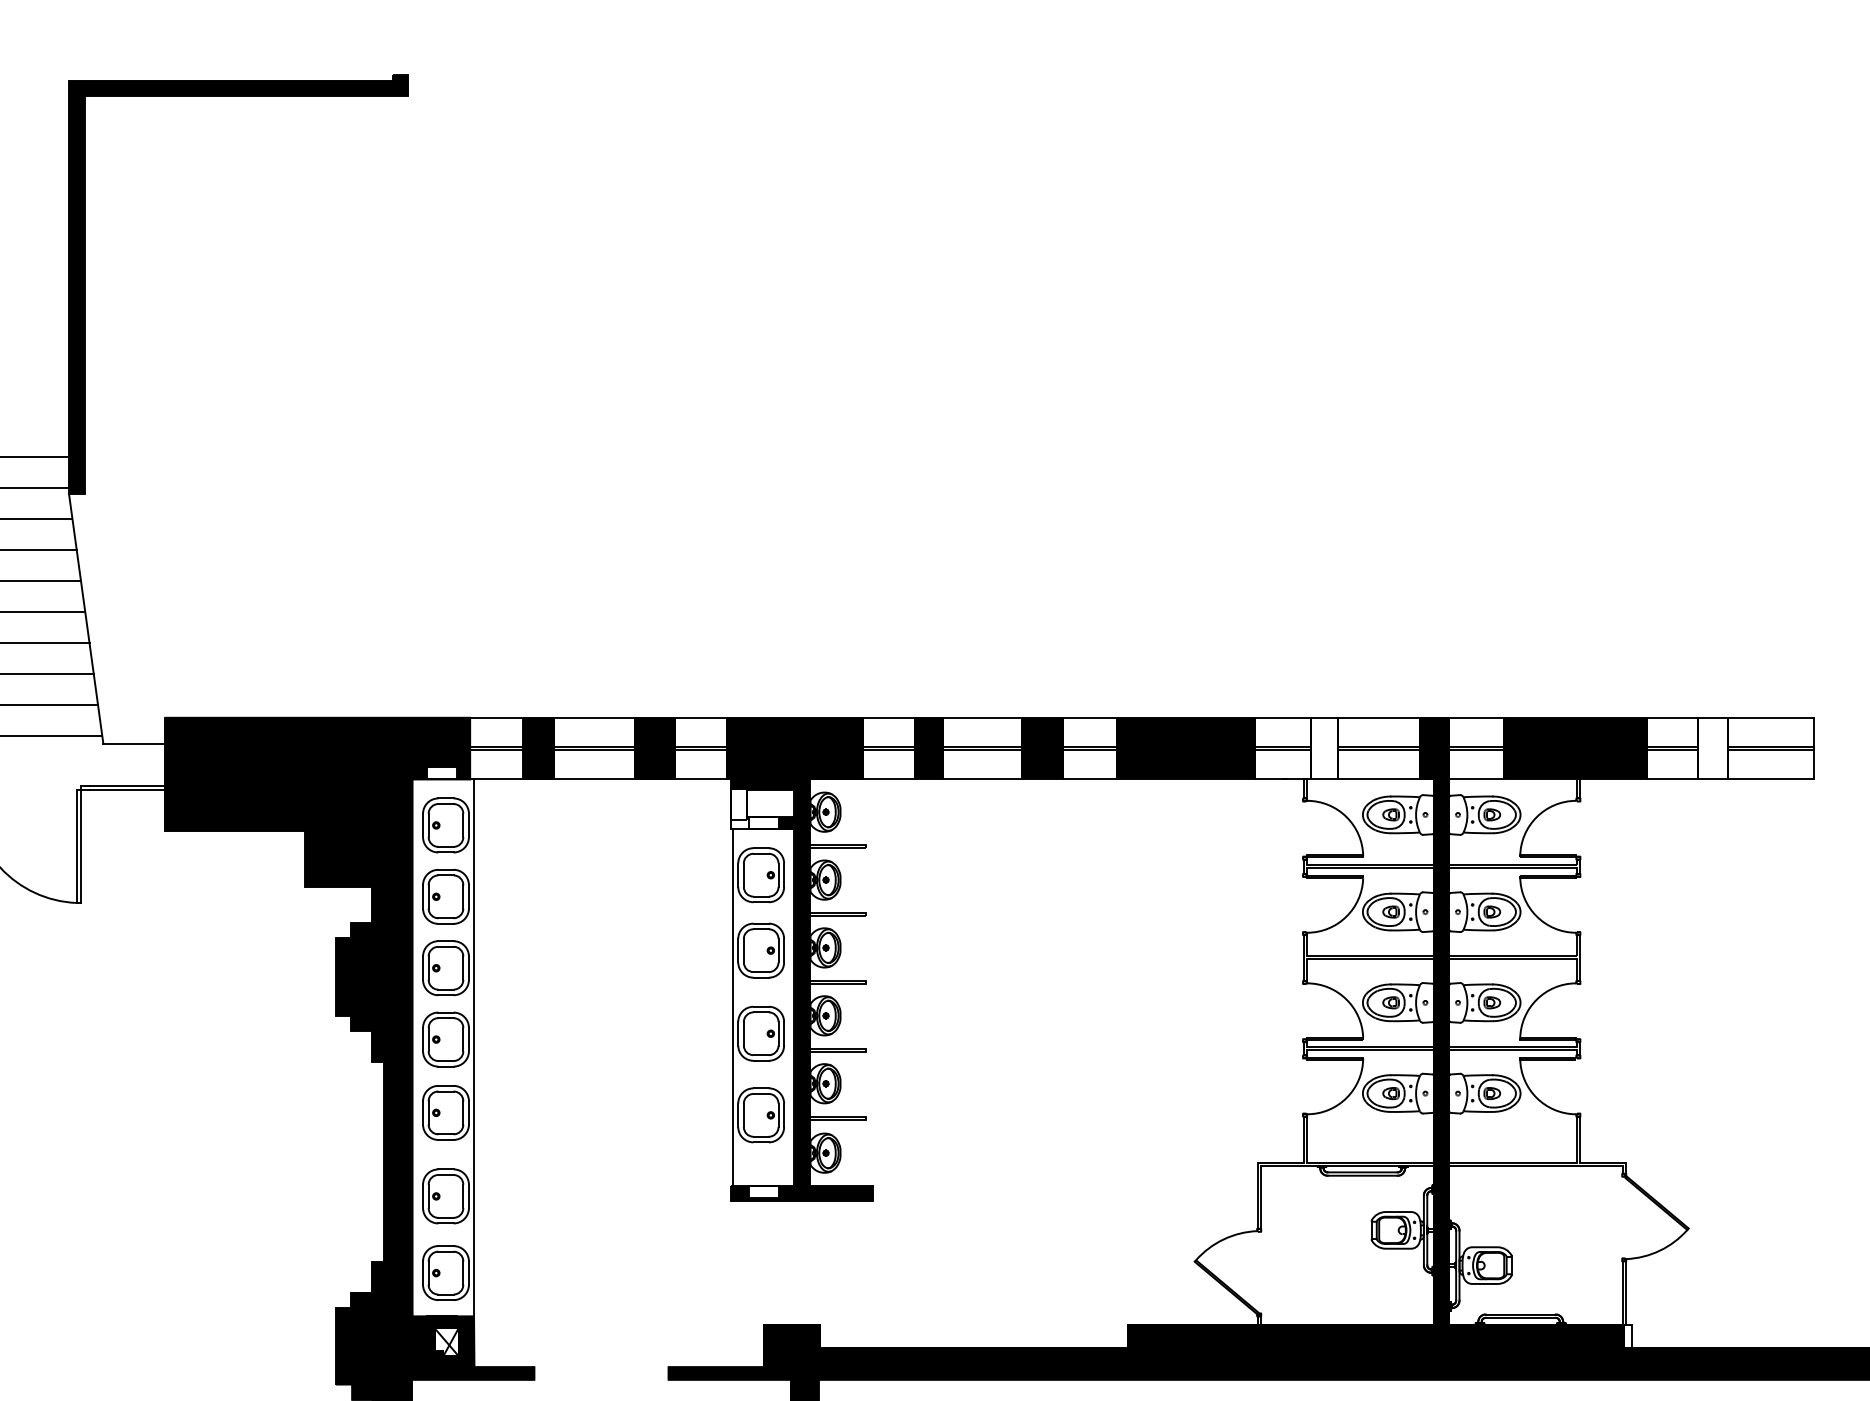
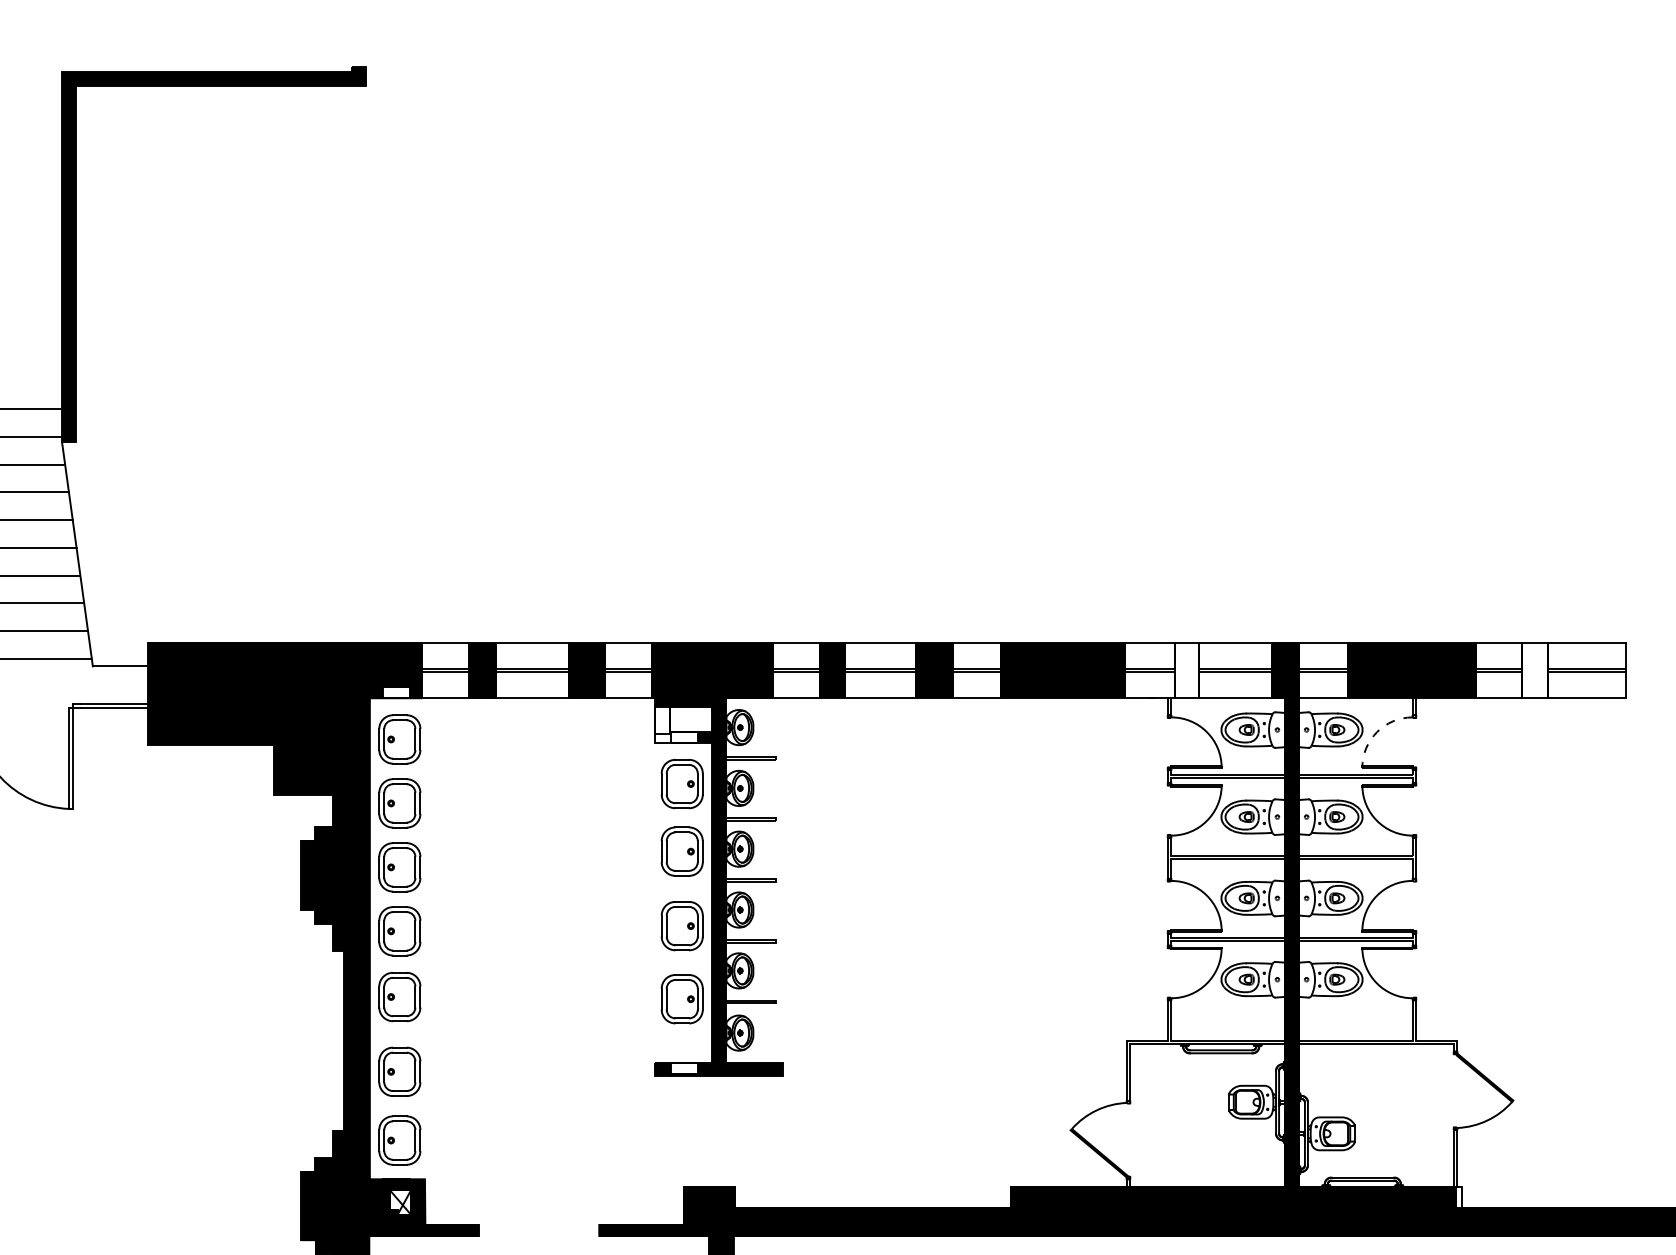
arc: (1536, 817) -> (1376, 732), solid -> dashed
line: (733, 1007) -> (657, 902), removed
line: (474, 1047) -> (425, 938), removed

